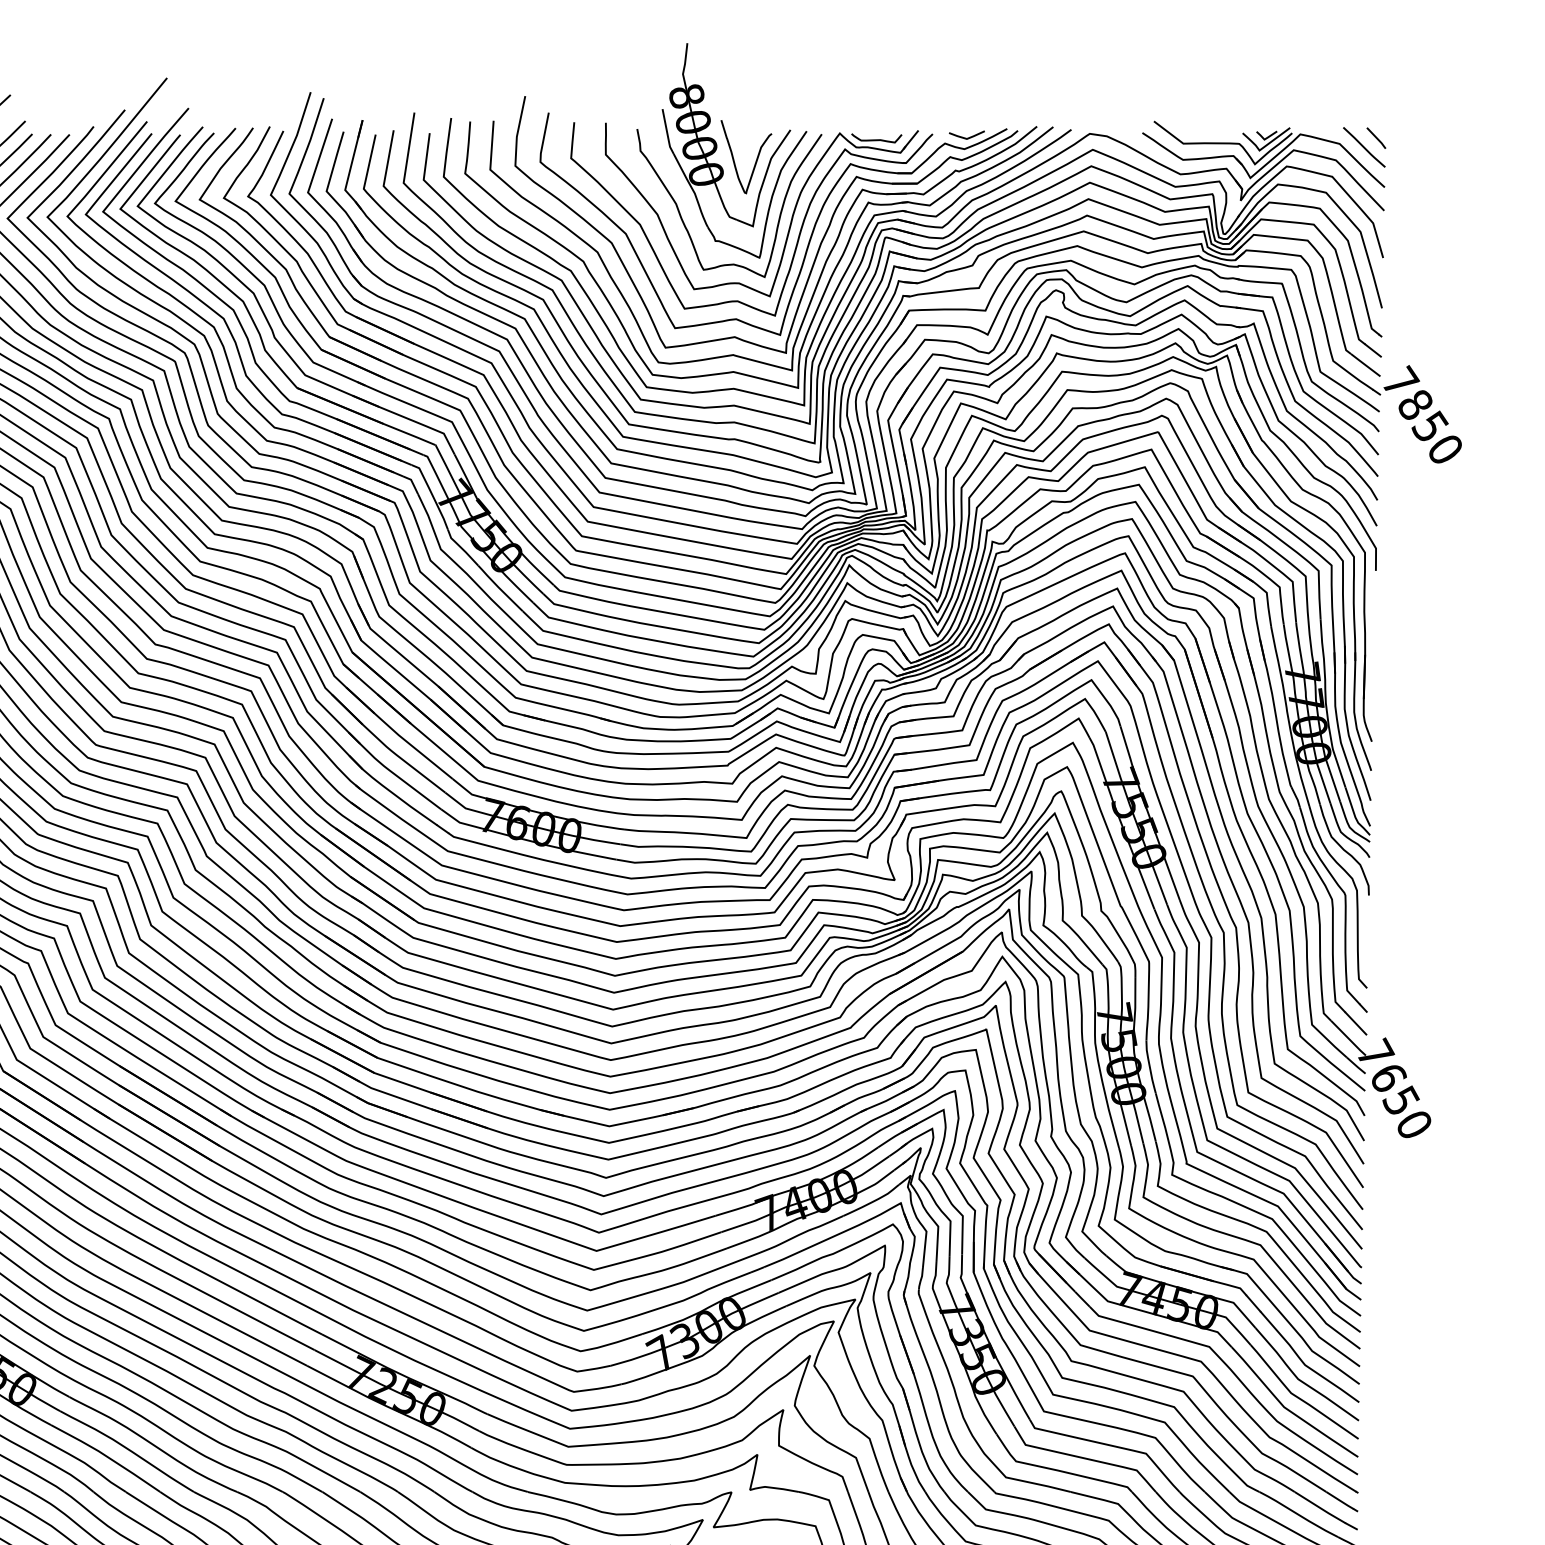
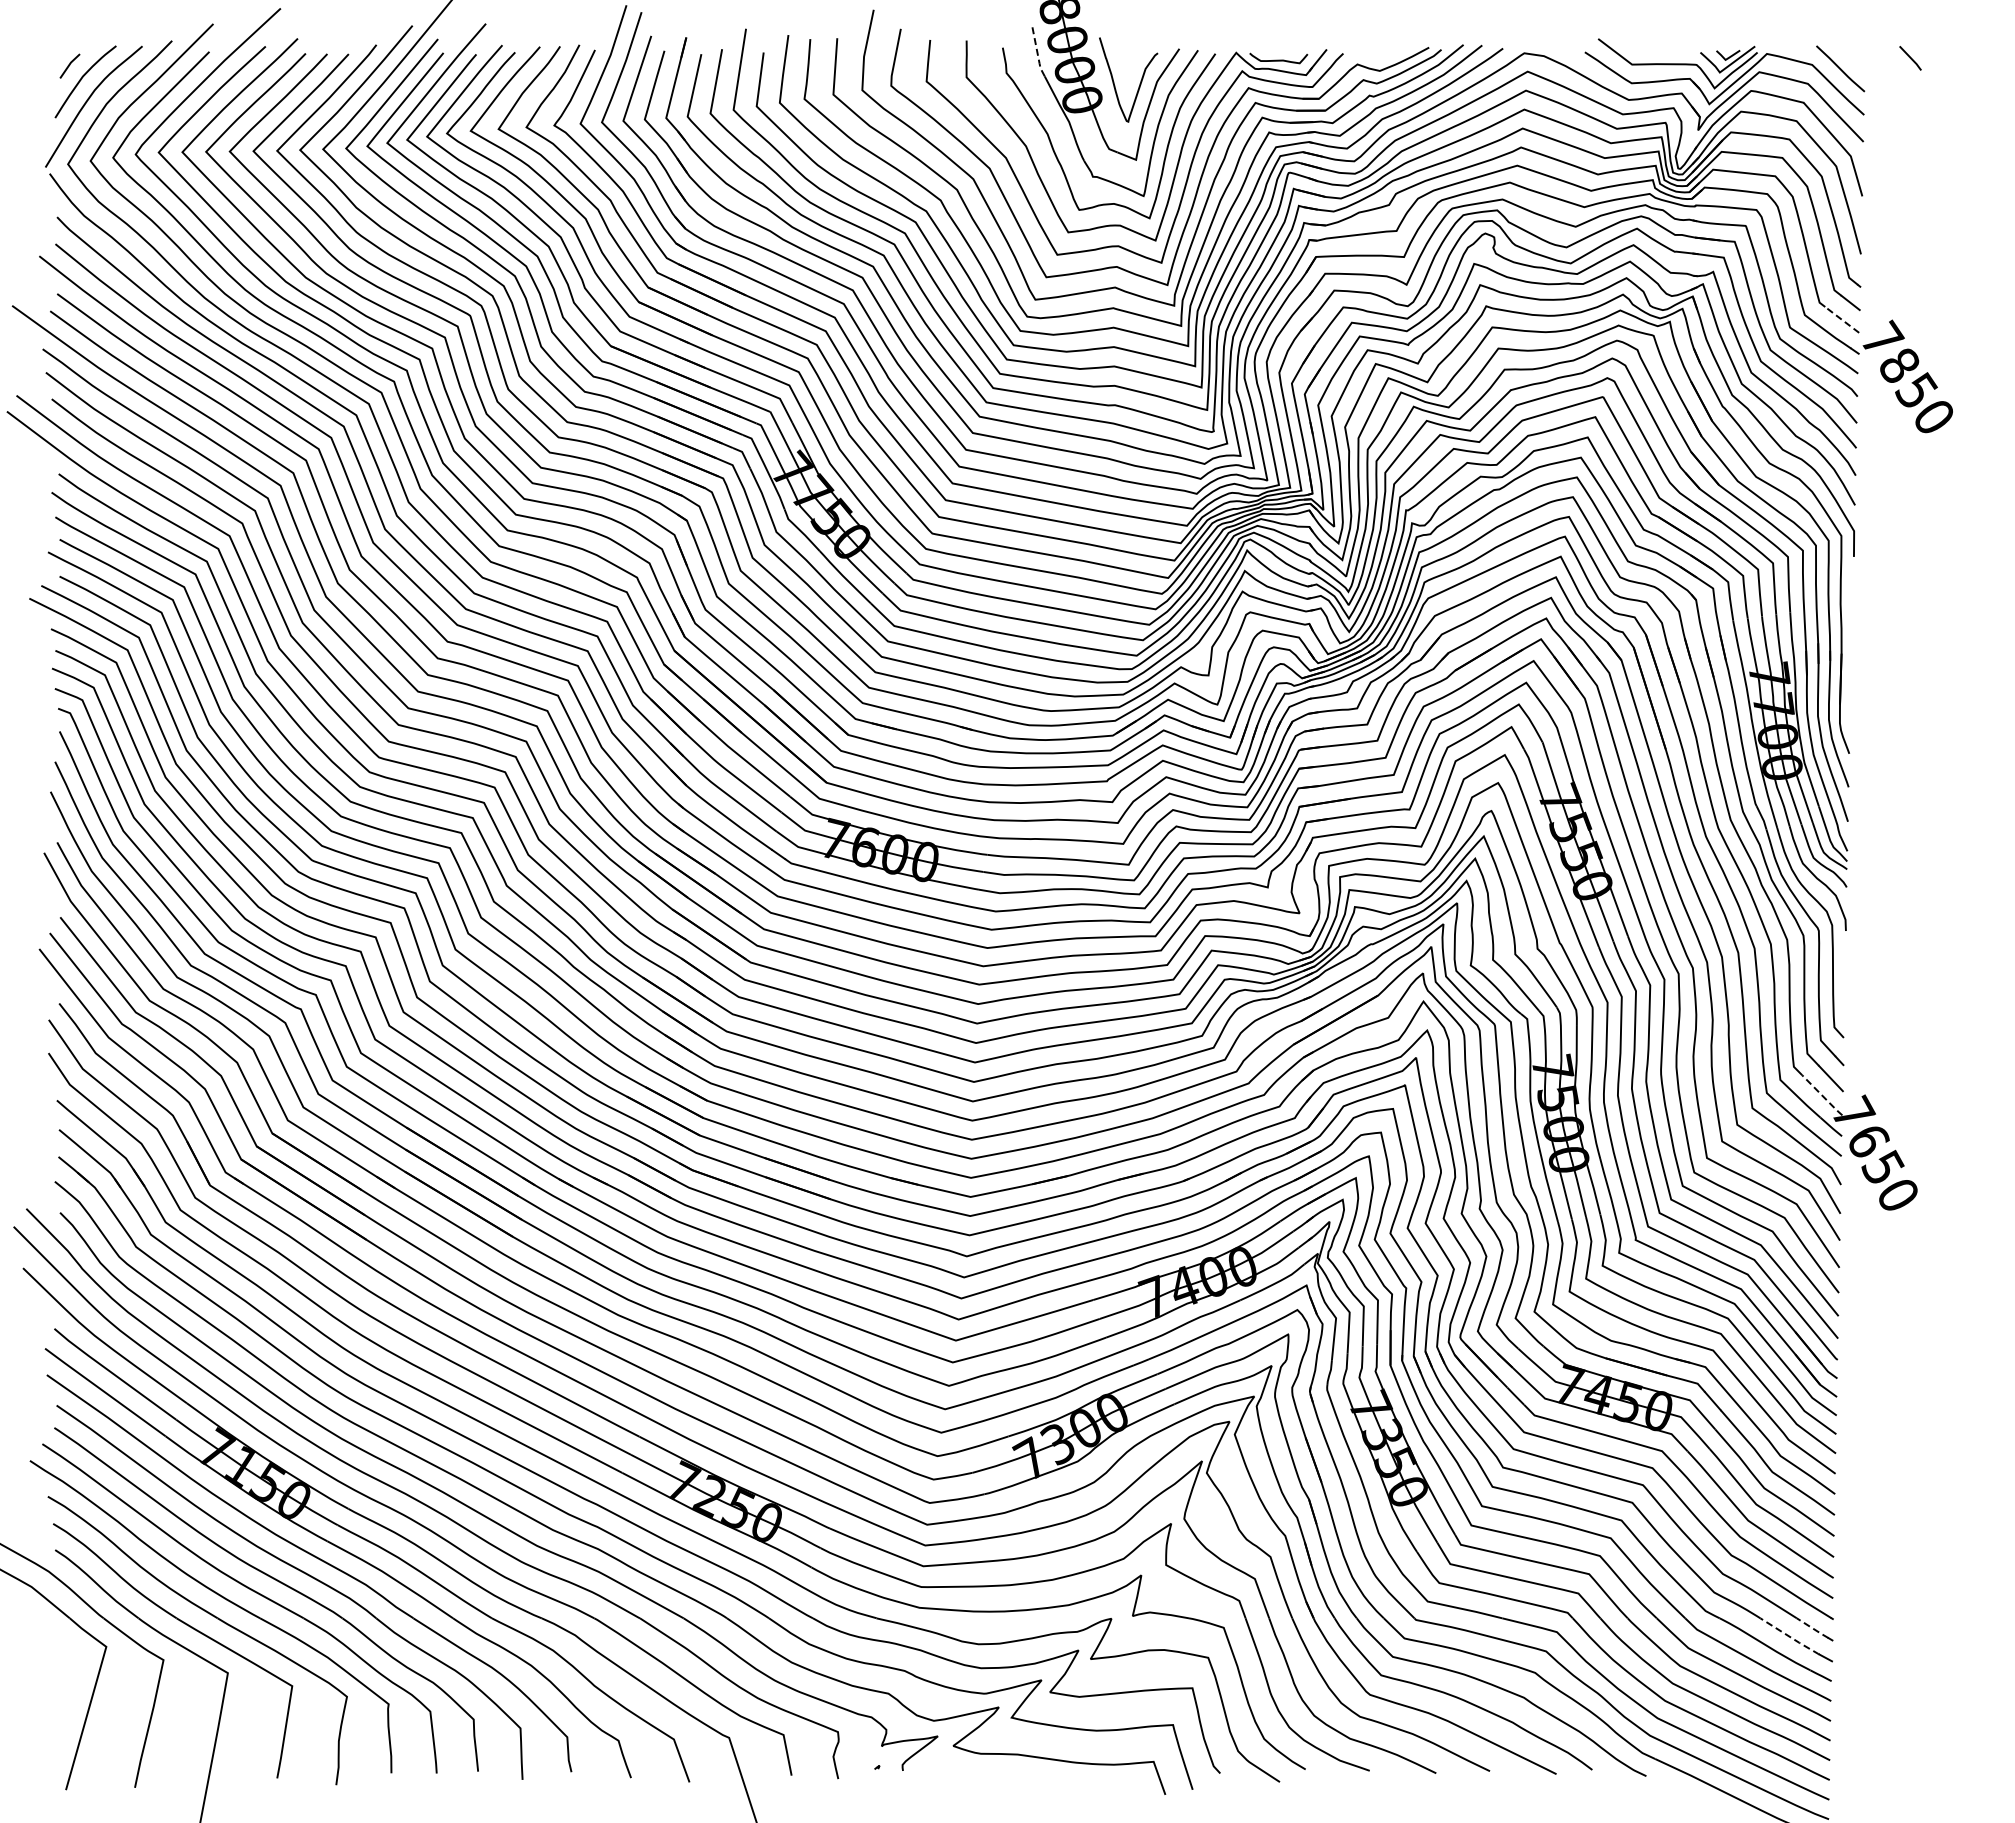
line: (667, 133) -> (1037, 52), solid -> dashed
line: (965, 137) -> (1381, 57), removed
line: (1376, 138) -> (1910, 58), moved
line: (1365, 364) -> (1841, 319), solid -> dashed
line: (1348, 1038) -> (1822, 1095), solid -> dashed
line: (1339, 1500) -> (1812, 1628), solid -> dashed
line: (1320, 1508) -> (1790, 1637), solid -> dashed

